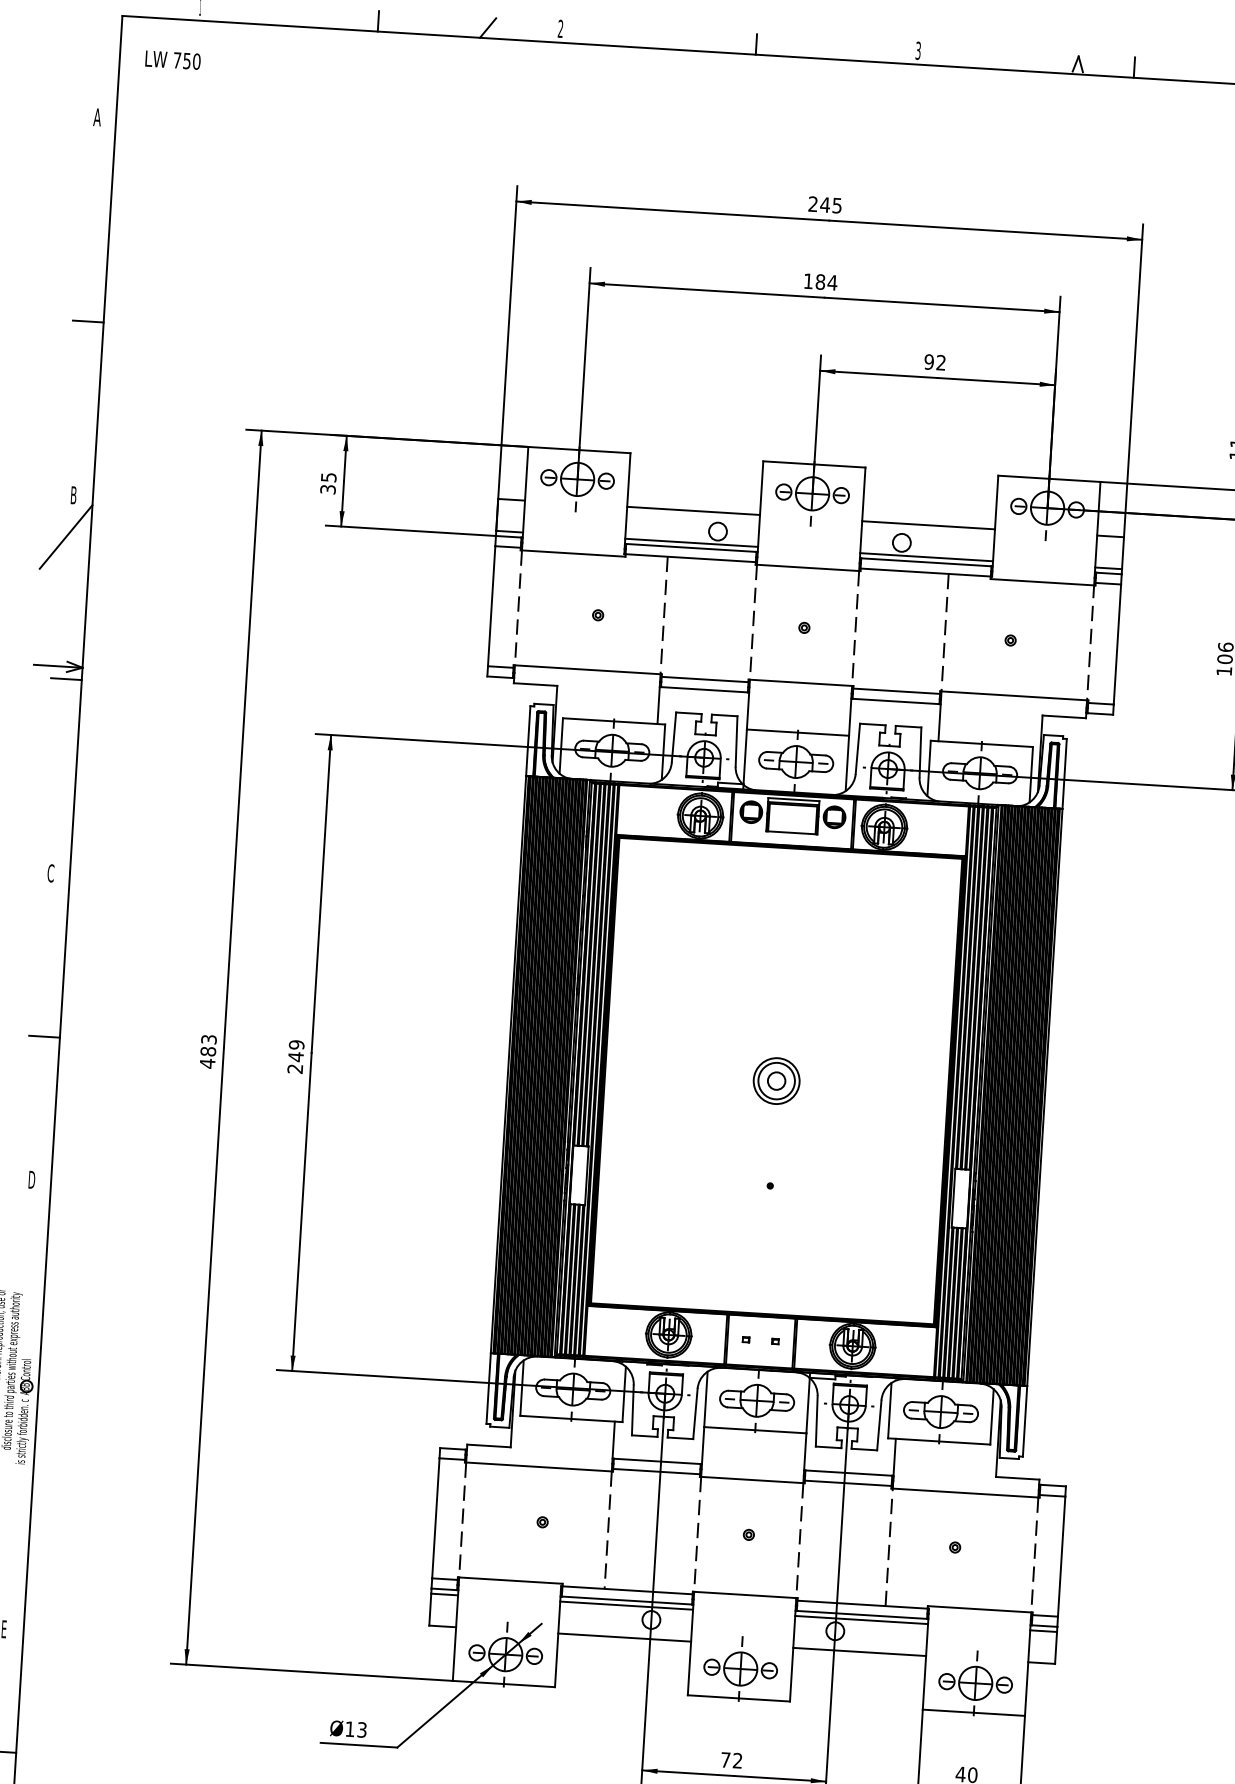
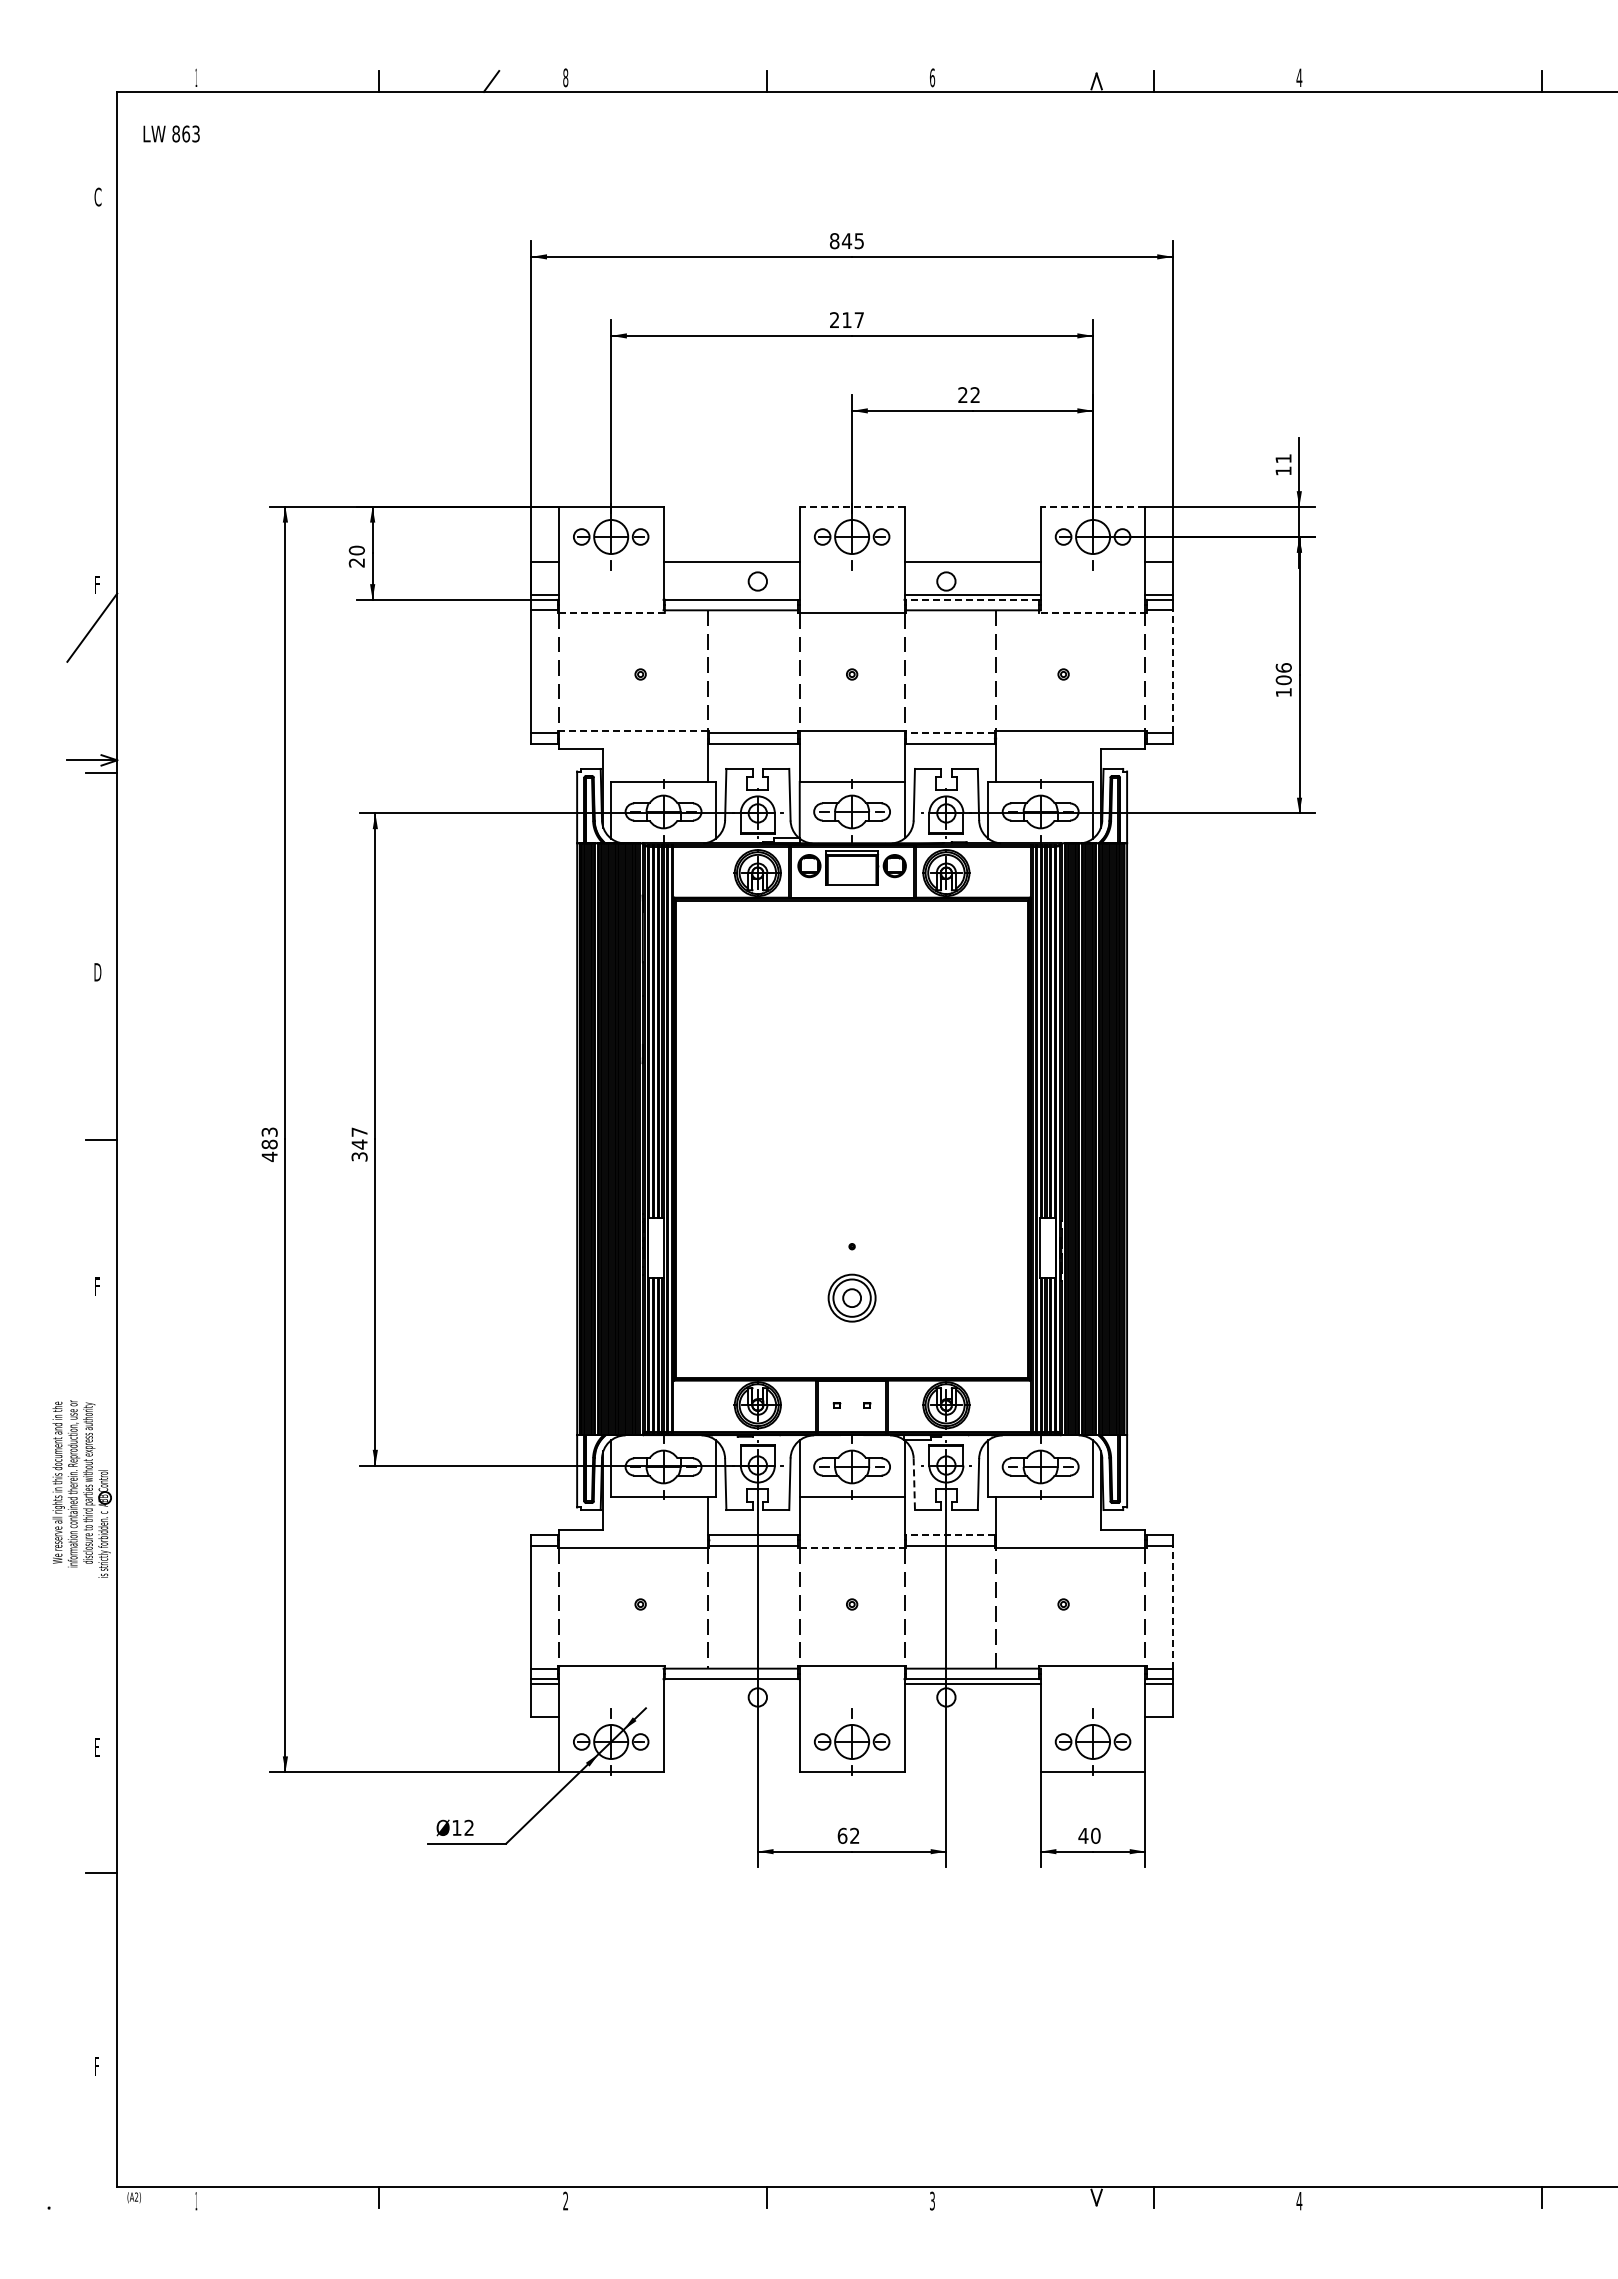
text: (560, 28) -> (565, 77), 2 -> 8
text: (918, 50) -> (932, 77), 3 -> 6
text: (186, 60) -> (185, 133), 750 -> 863
text: (96, 116) -> (97, 196), A -> C
text: (813, 204) -> (834, 241), 245 -> 845
text: (820, 282) -> (847, 320), 184 -> 217
line: (88, 321) -> (101, 406), removed
text: (928, 362) -> (962, 395), 92 -> 22
line: (813, 464) -> (851, 506), solid -> dashed
line: (1048, 478) -> (1092, 506), solid -> dashed
text: (328, 483) -> (356, 556), 35 -> 20
text: (73, 495) -> (97, 584), B -> F
line: (691, 542) -> (731, 594), removed
line: (573, 553) -> (611, 612), solid -> dashed
line: (926, 561) -> (972, 599), solid -> dashed
line: (1043, 581) -> (1093, 612), solid -> dashed
line: (1117, 644) -> (1172, 671), solid -> dashed
line: (587, 669) -> (633, 730), solid -> dashed
line: (896, 691) -> (950, 733), solid -> dashed
text: (50, 872) -> (97, 971), C -> D
text: (295, 1056) -> (359, 1144), 249 -> 347
part: (776, 1080) -> (851, 1297), moved
text: (31, 1179) -> (97, 1286), D -> F
line: (816, 1421) -> (914, 1484), solid -> dashed
line: (848, 1473) -> (950, 1535), solid -> dashed
line: (752, 1480) -> (852, 1548), solid -> dashed
line: (1061, 1556) -> (1172, 1607), solid -> dashed
line: (626, 1605) -> (731, 1684), removed
line: (624, 1637) -> (731, 1717), removed
line: (859, 1652) -> (972, 1717), removed
text: (361, 1729) -> (468, 1827), Ø13 -> Ø12
text: (725, 1759) -> (842, 1835), 72 -> 62

